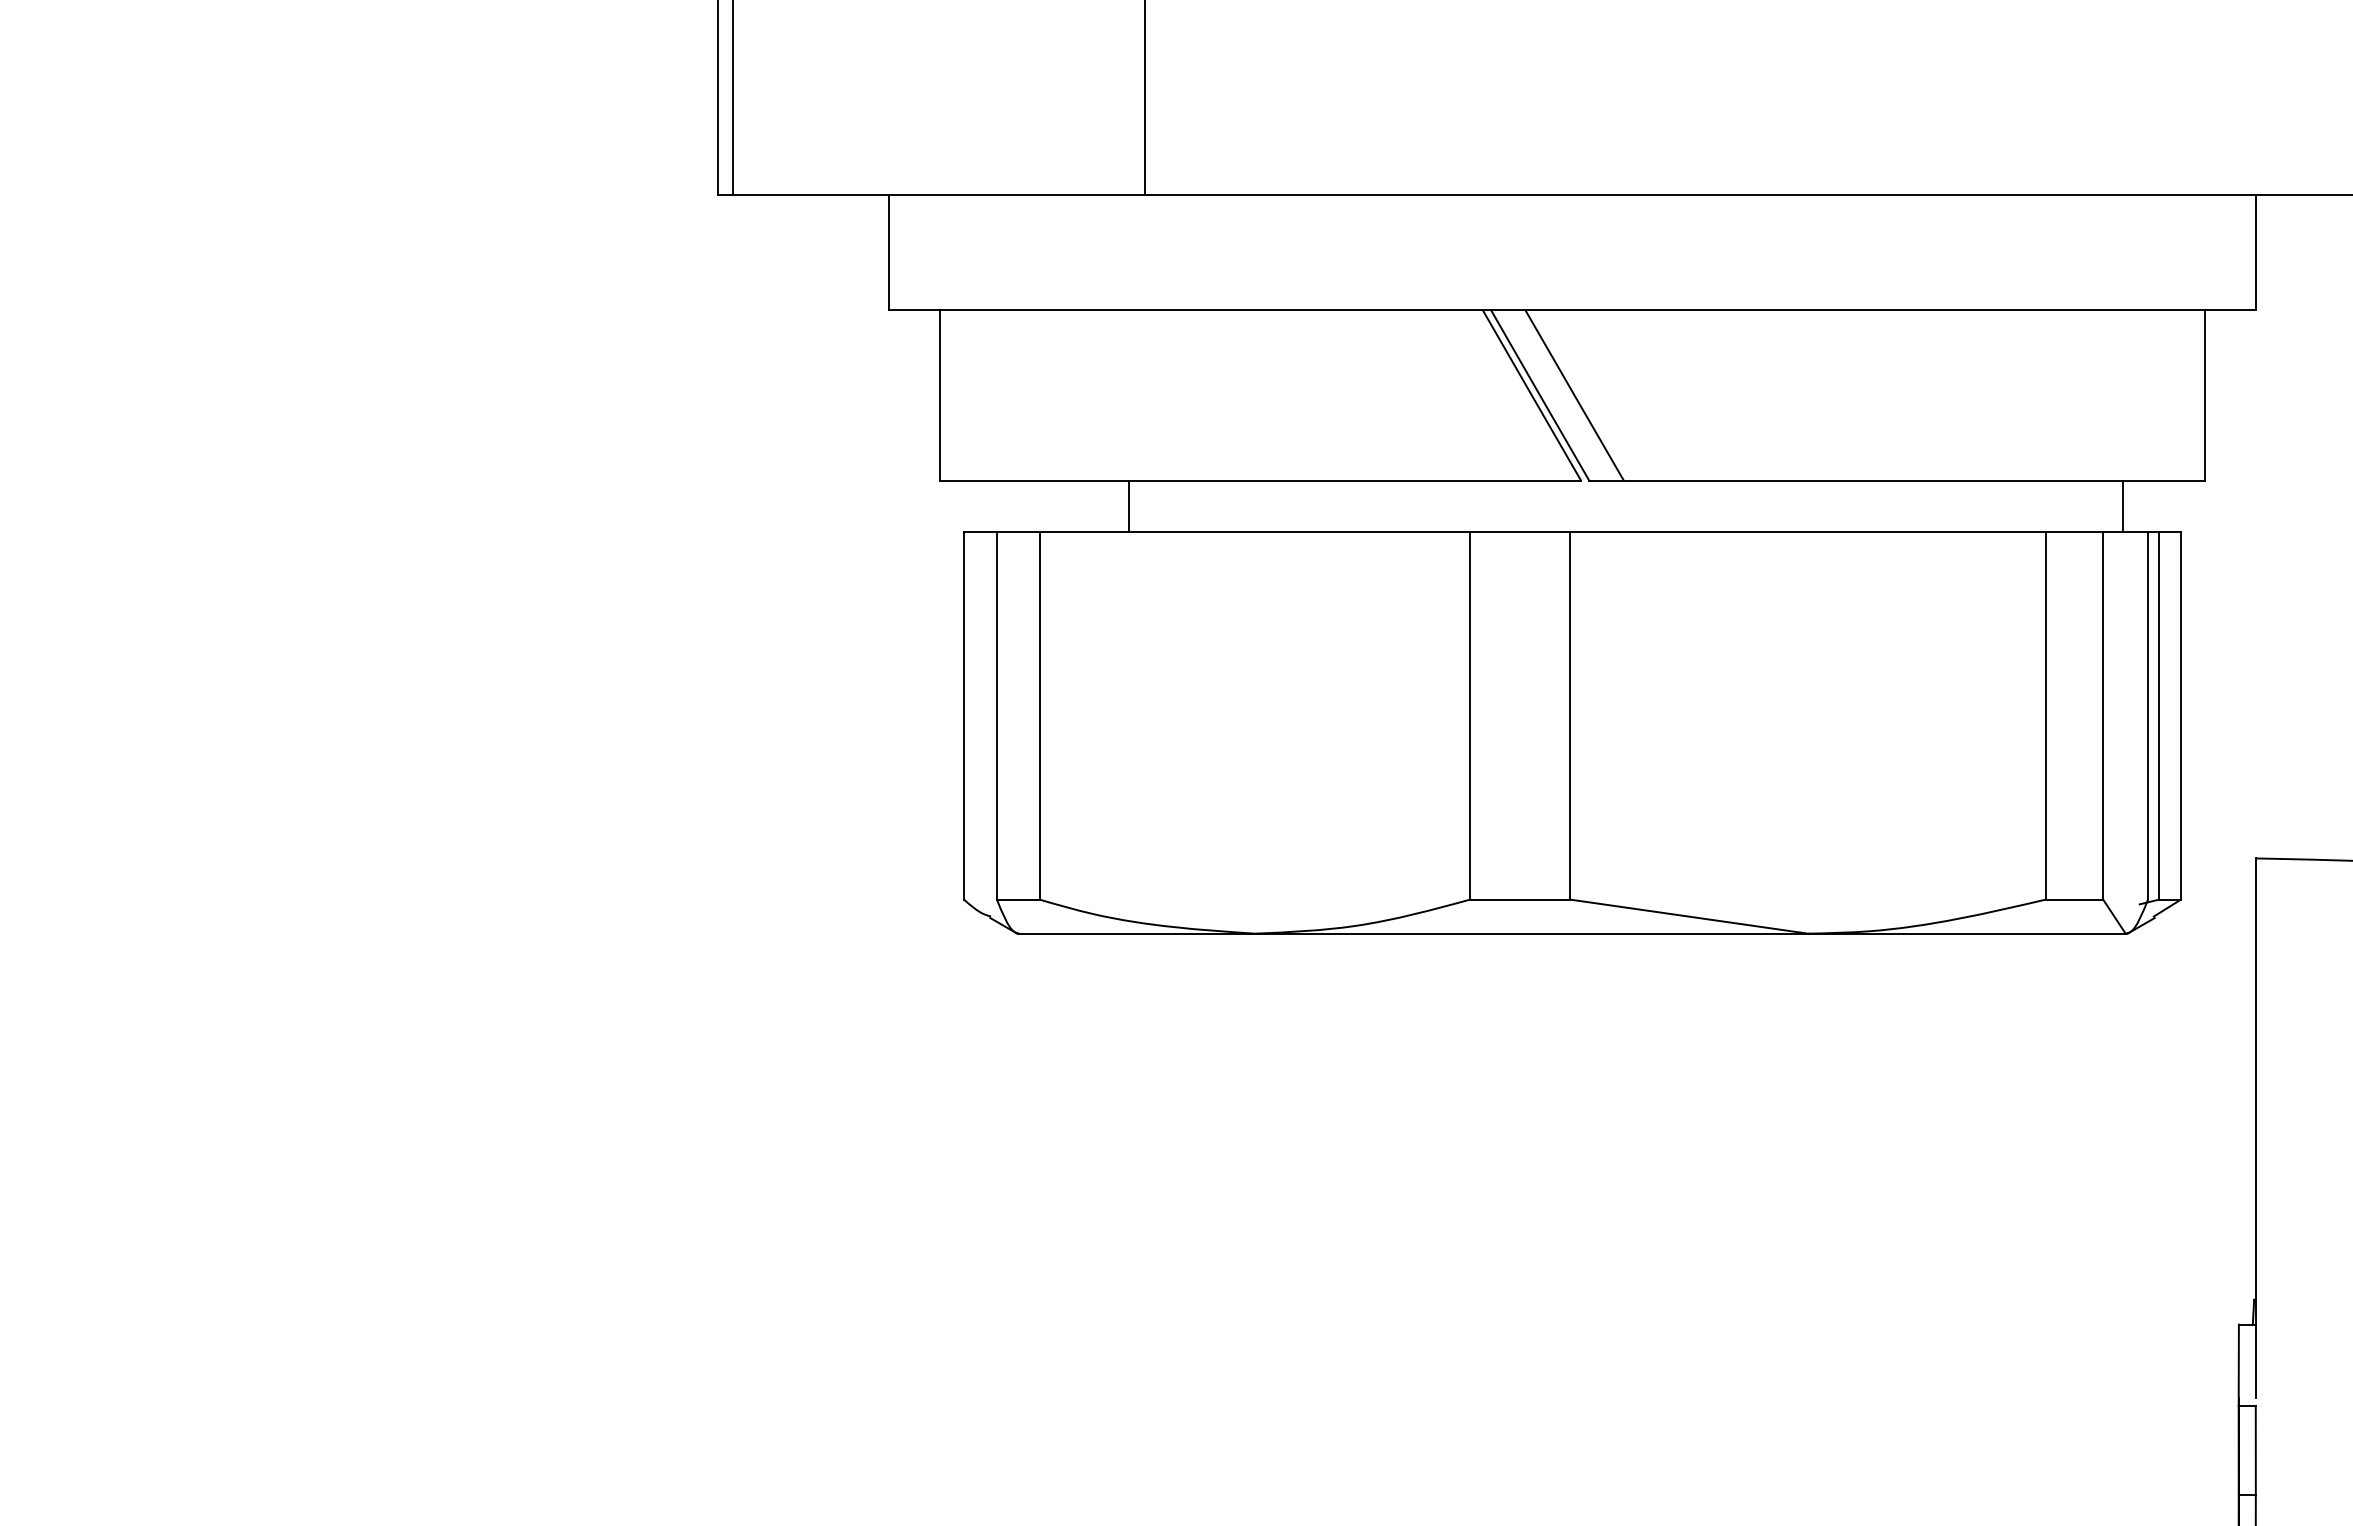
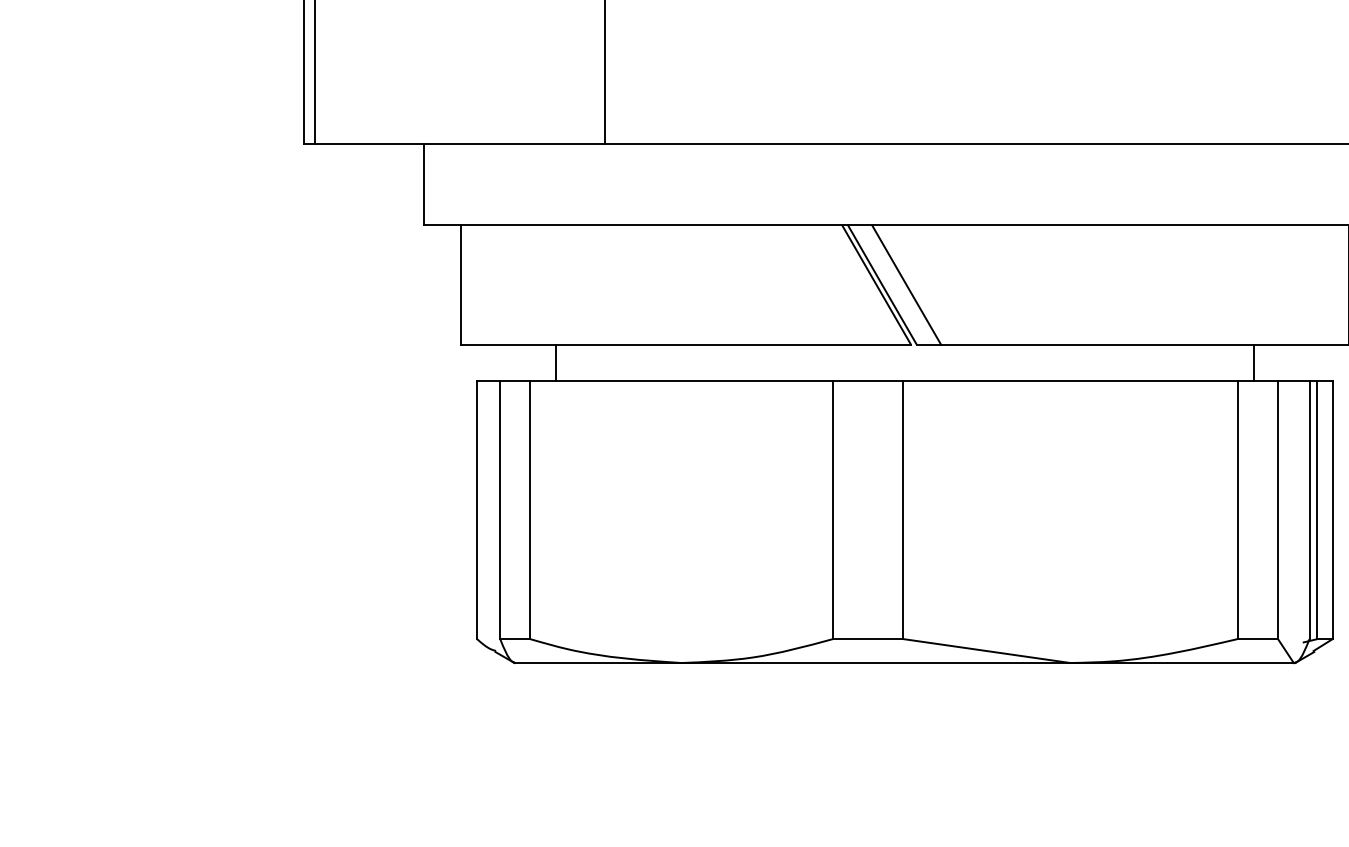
line: (1128, 506) -> (555, 362), moved
line: (2123, 506) -> (1254, 362), moved

